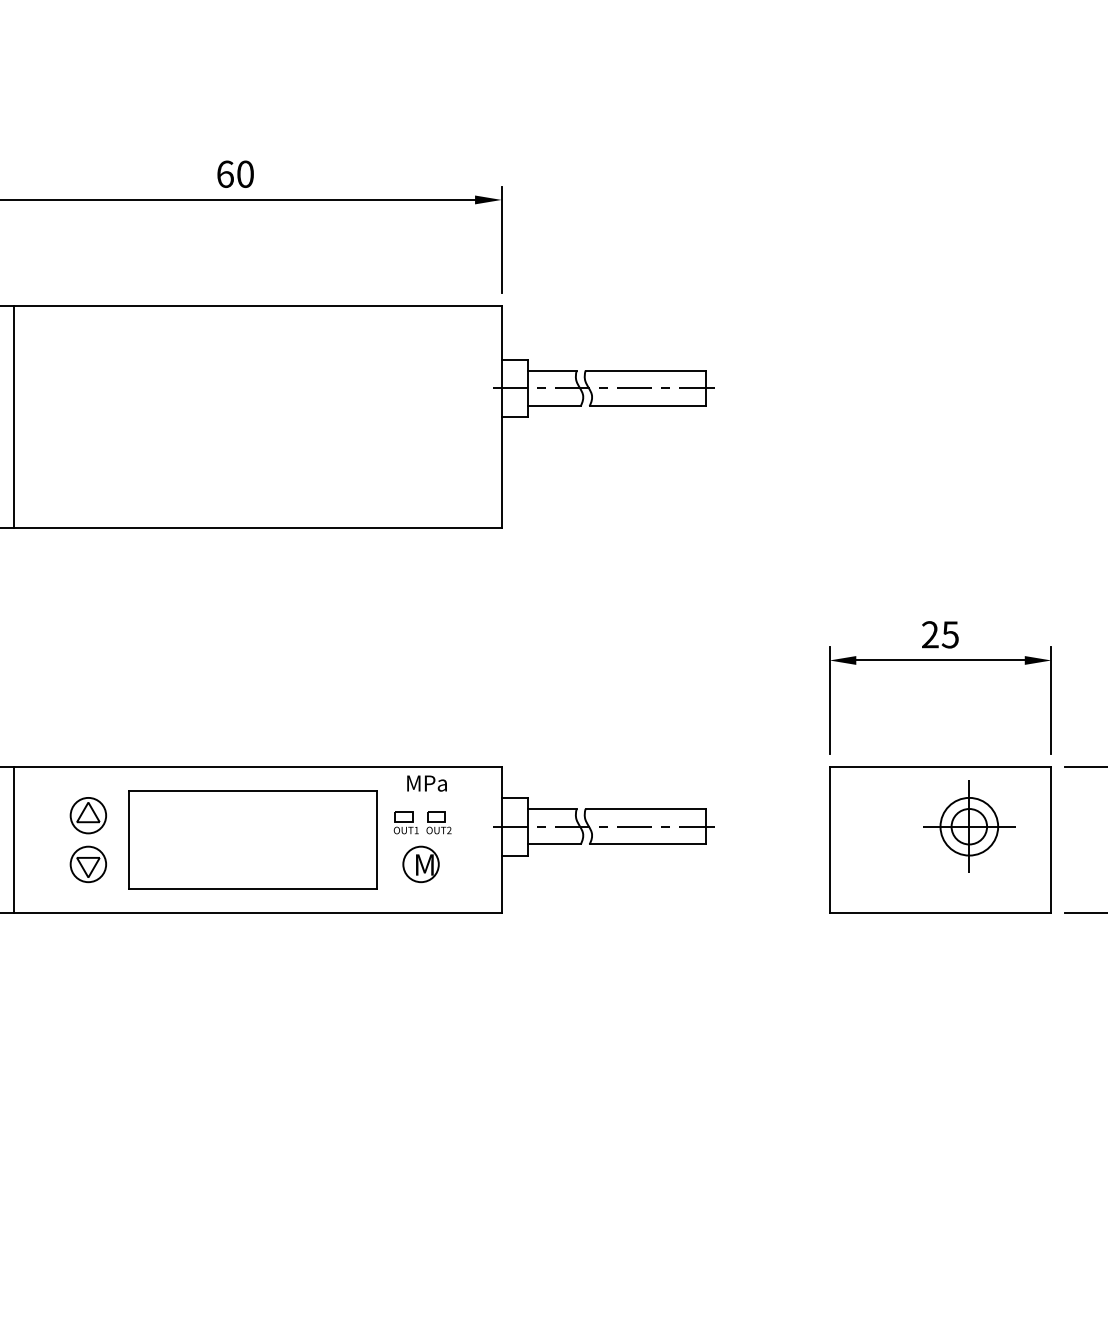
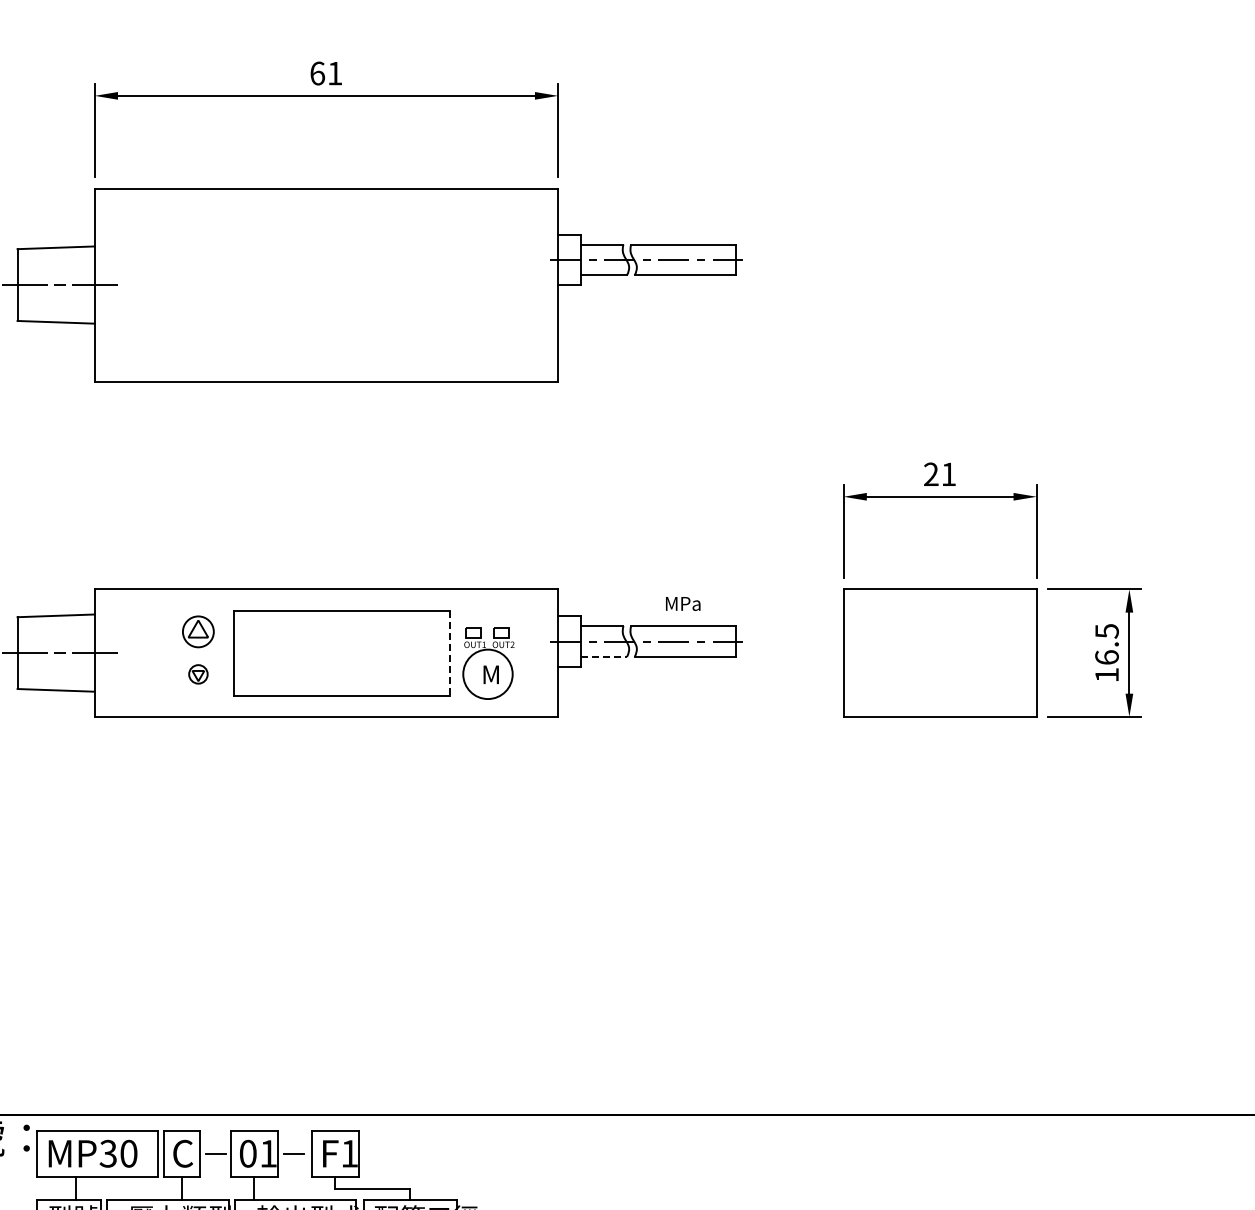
text: (245, 174) -> (335, 73), 60 -> 61
line: (13, 416) -> (133, 284), removed
text: (950, 634) -> (948, 474), 25 -> 21
text: (427, 783) -> (683, 603), moved
part: (969, 826) -> (965, 641), removed
line: (13, 839) -> (133, 652), removed
line: (376, 840) -> (449, 653), solid -> dashed
line: (554, 843) -> (604, 656), solid -> dashed
circle: (420, 863) -> (487, 673), size x1.6
part: (88, 864) -> (198, 674), size x0.6

